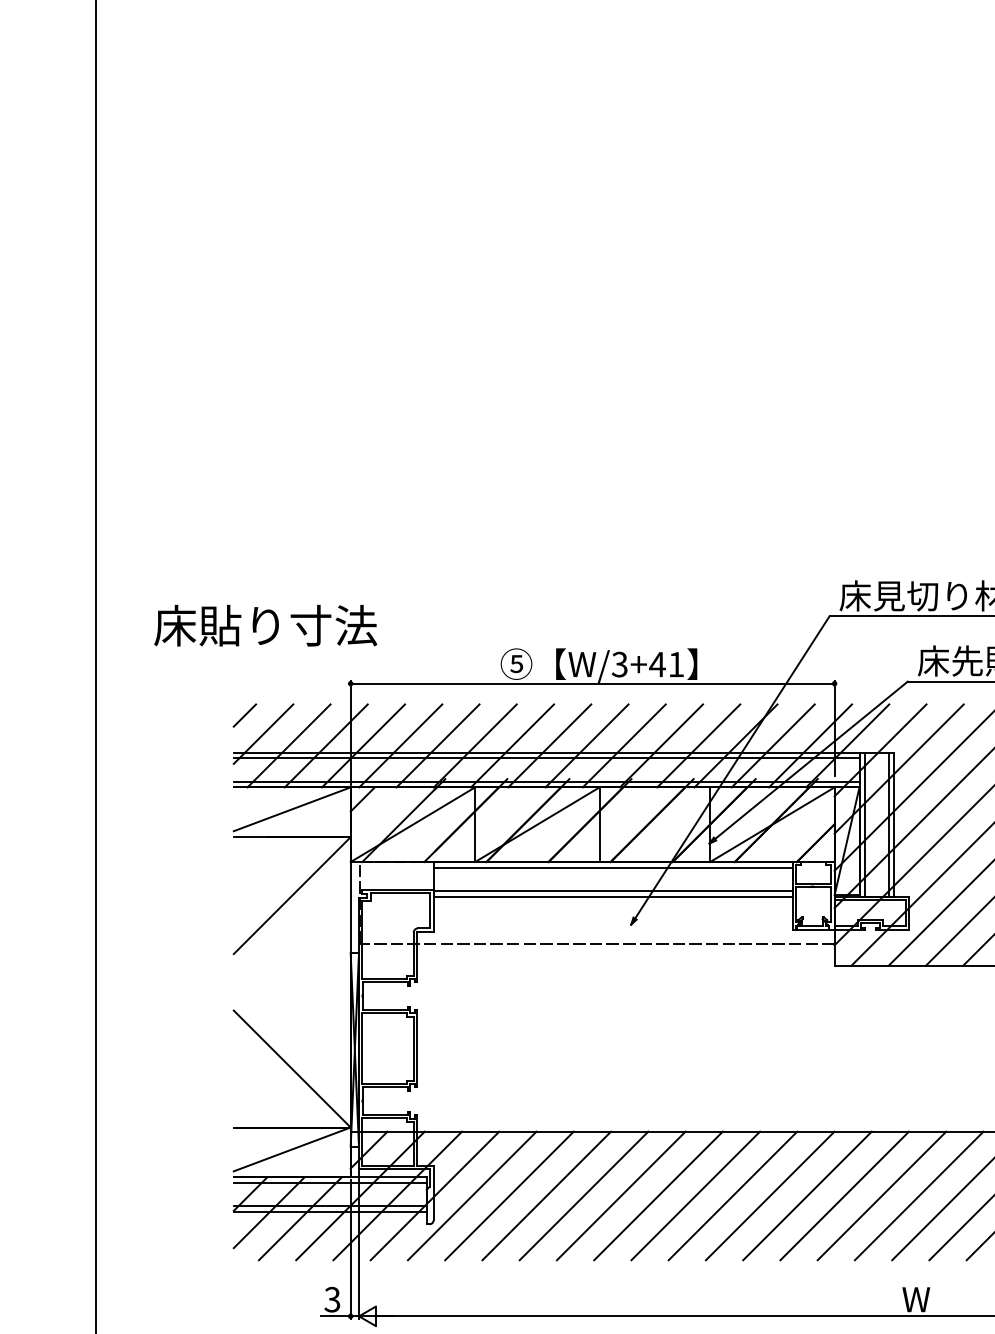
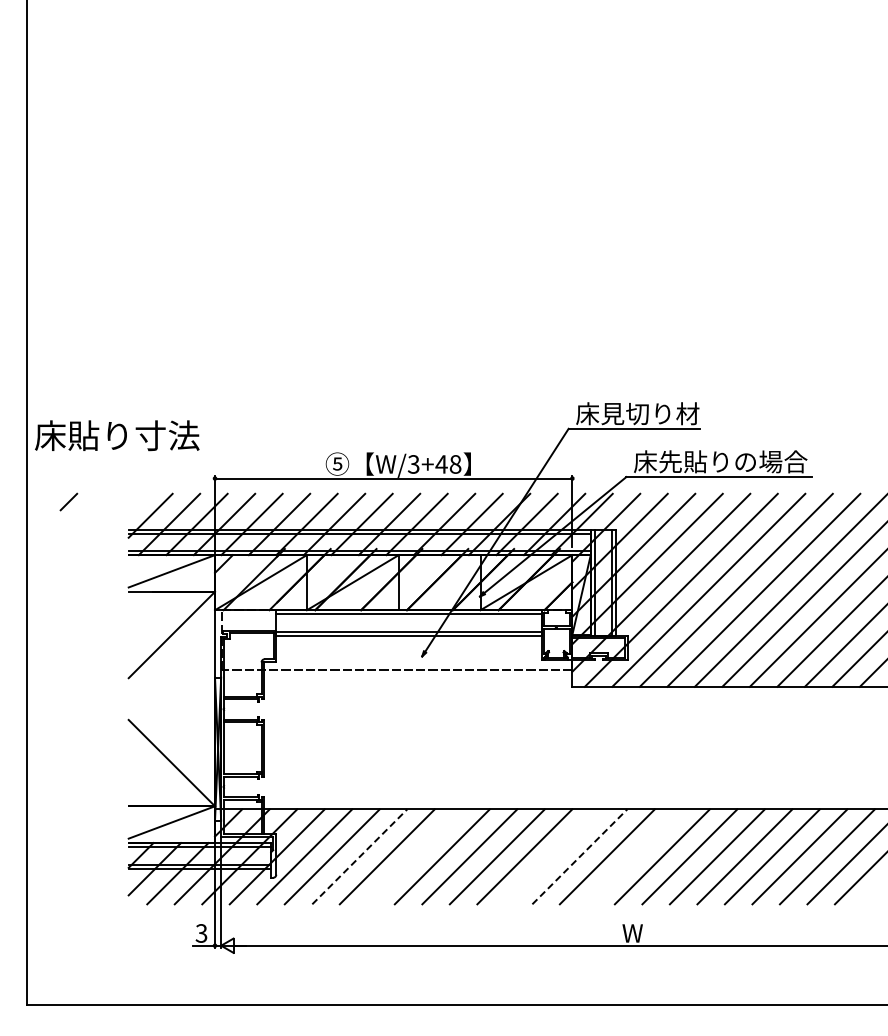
text: (266, 625) -> (117, 435), moved
text: (676, 664) -> (455, 464), W/3+41 -> W/3+48
line: (244, 714) -> (68, 501), moved
line: (547, 1195) -> (360, 856), solid -> dashed
line: (620, 1195) -> (414, 856), removed
line: (806, 1195) -> (551, 856), removed
line: (845, 1195) -> (580, 856), solid -> dashed
line: (918, 1195) -> (634, 856), removed

